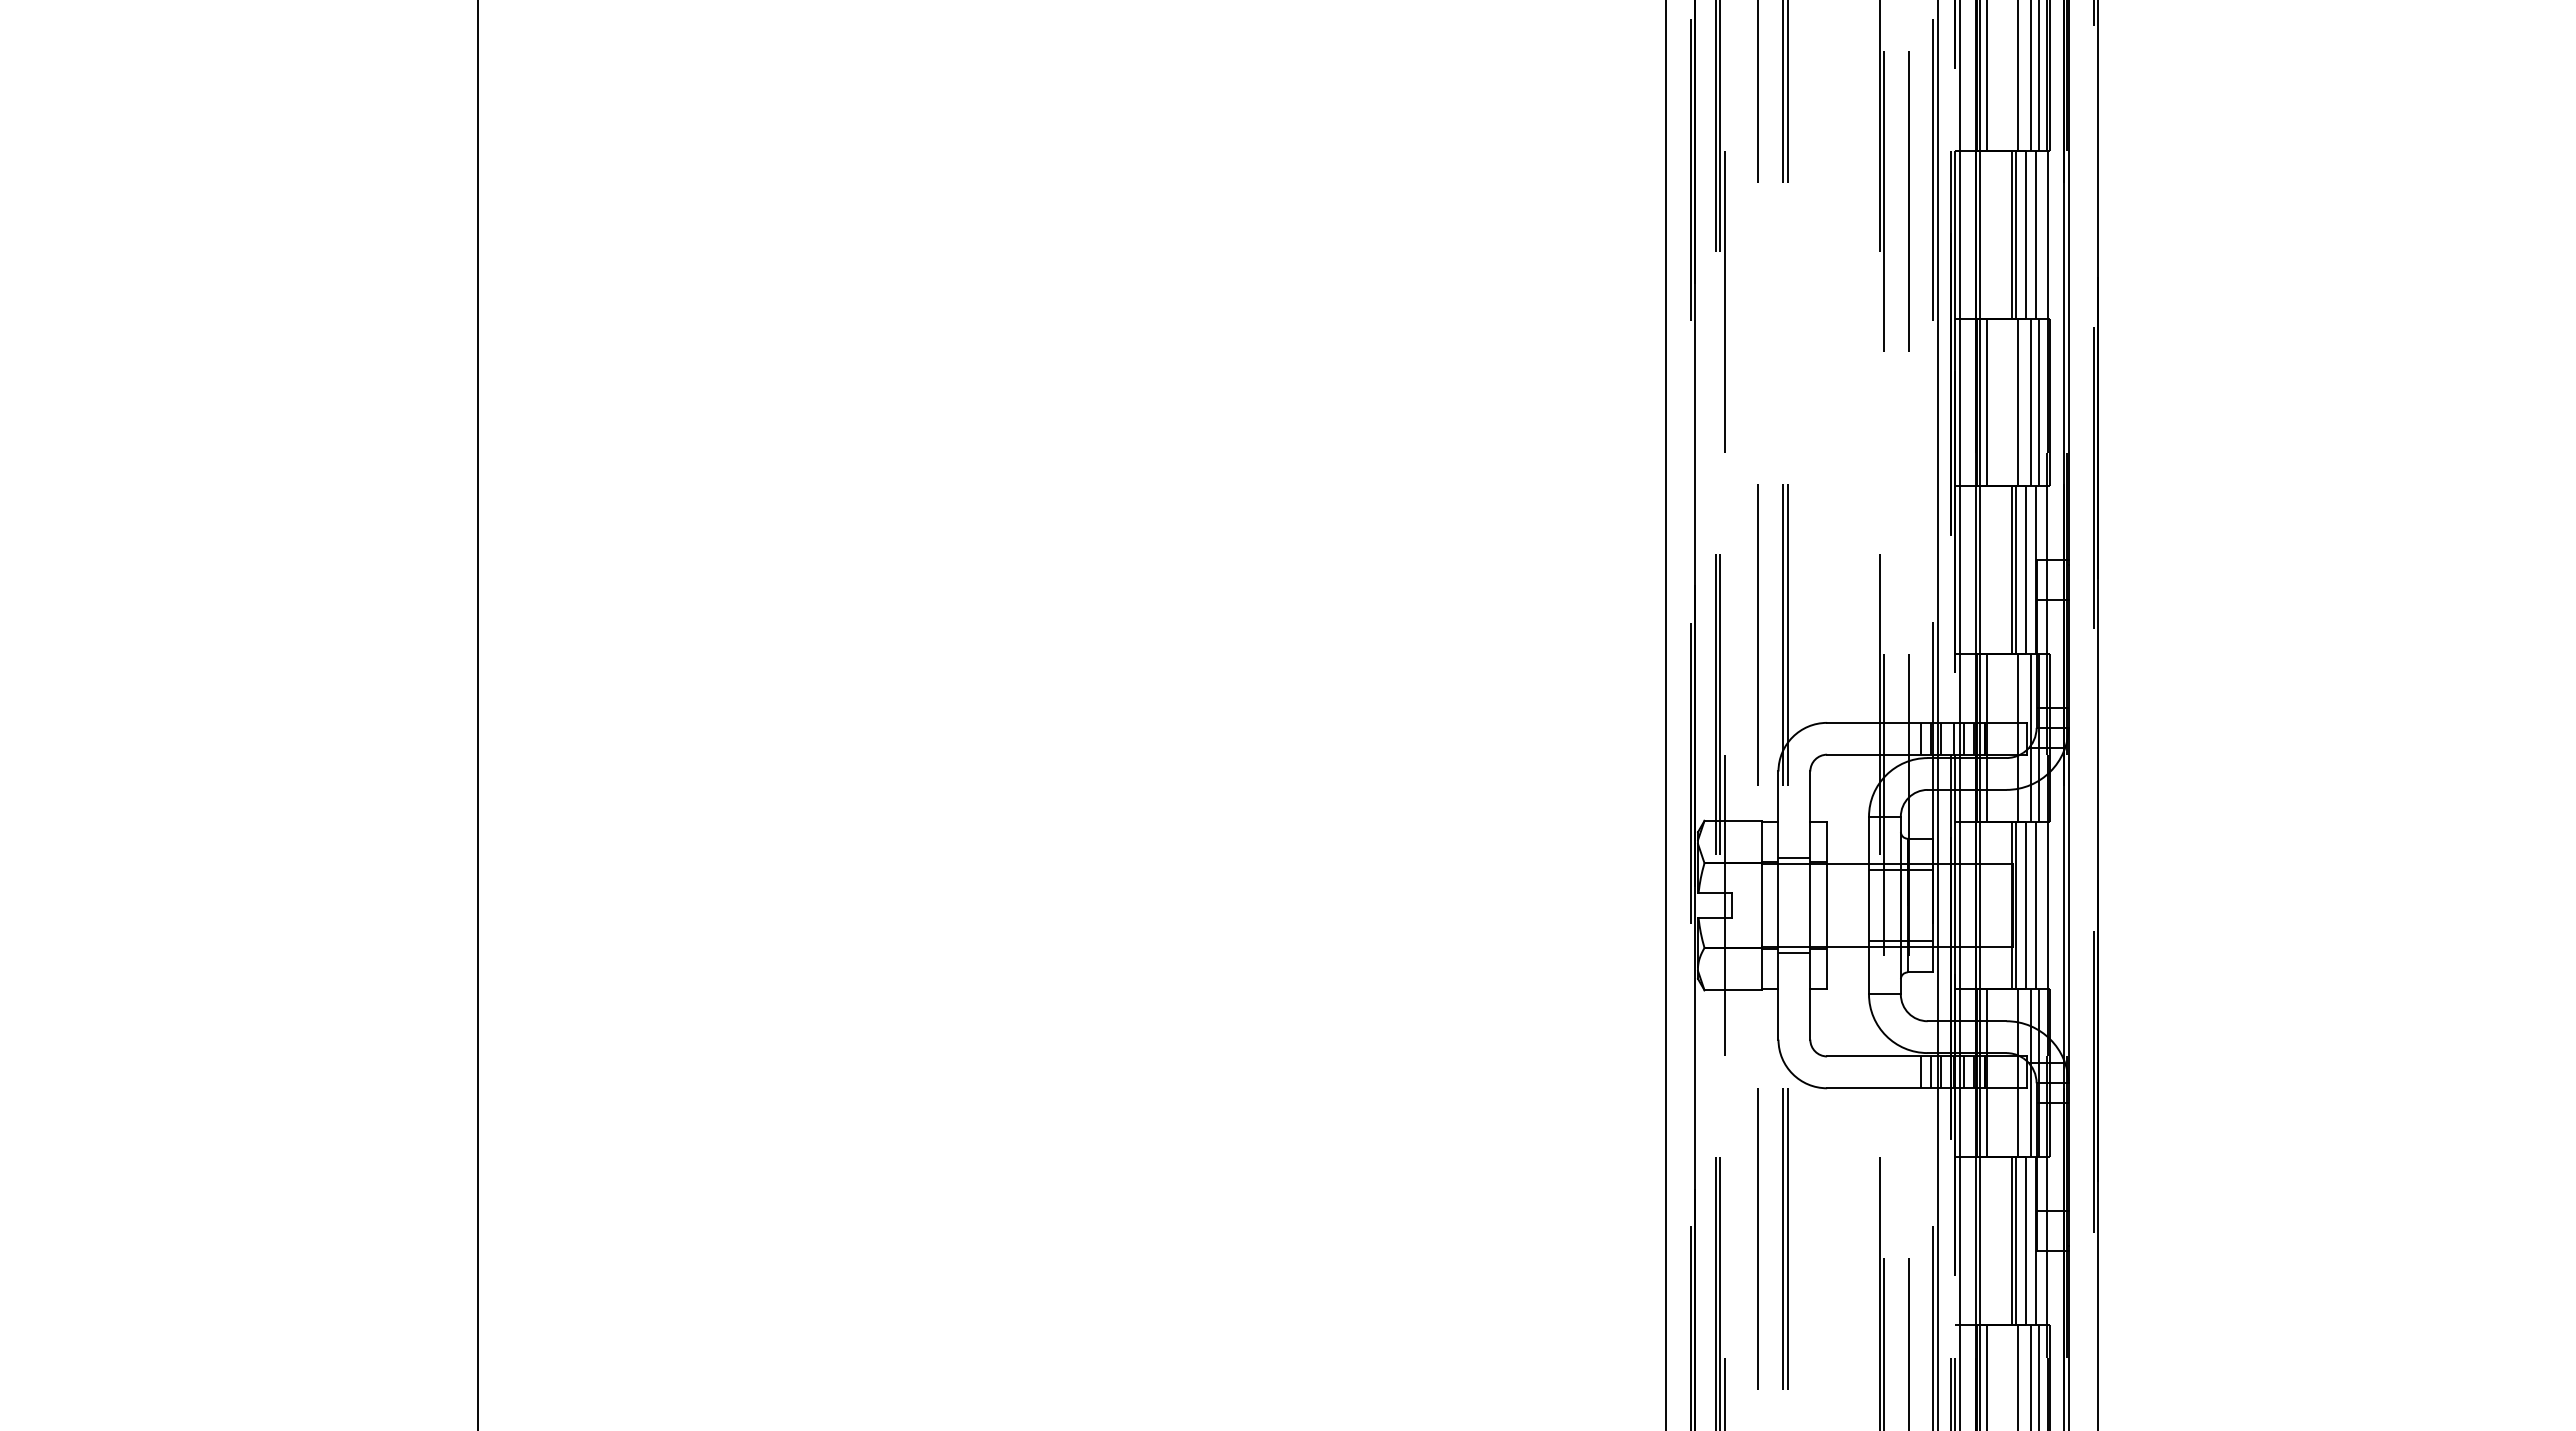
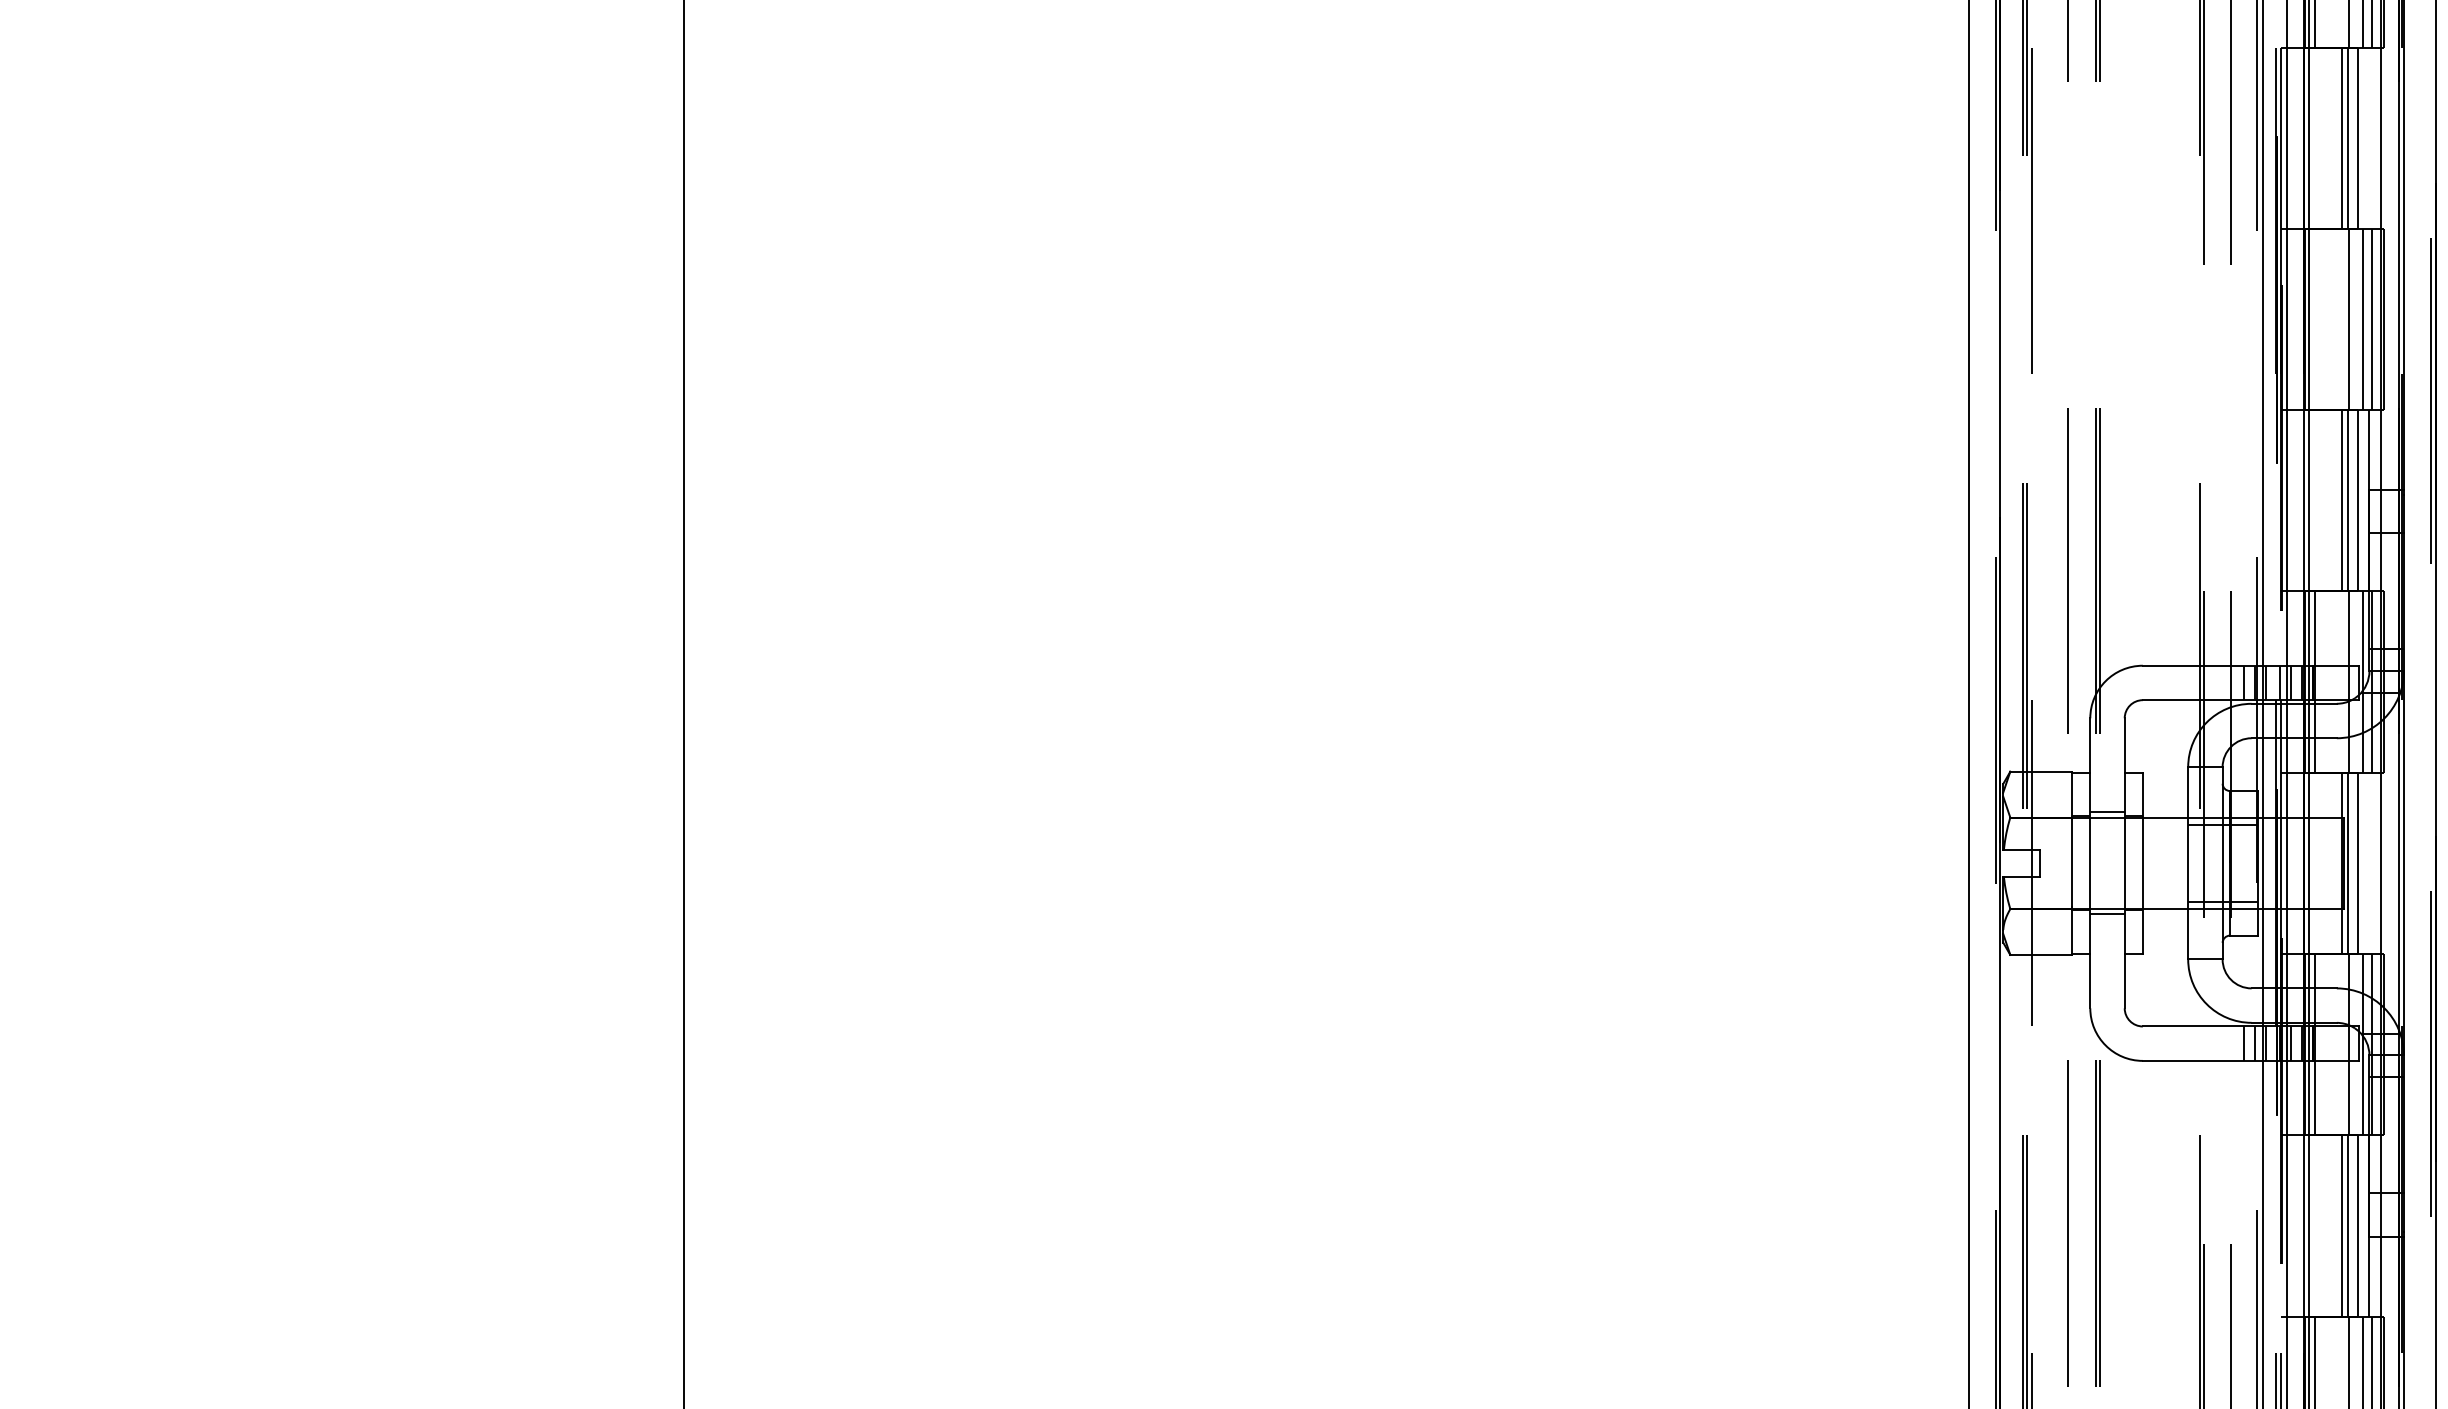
line: (2036, 234) -> (2369, 137), removed
line: (1986, 402) -> (2315, 319), removed
line: (2036, 905) -> (2369, 863), removed

